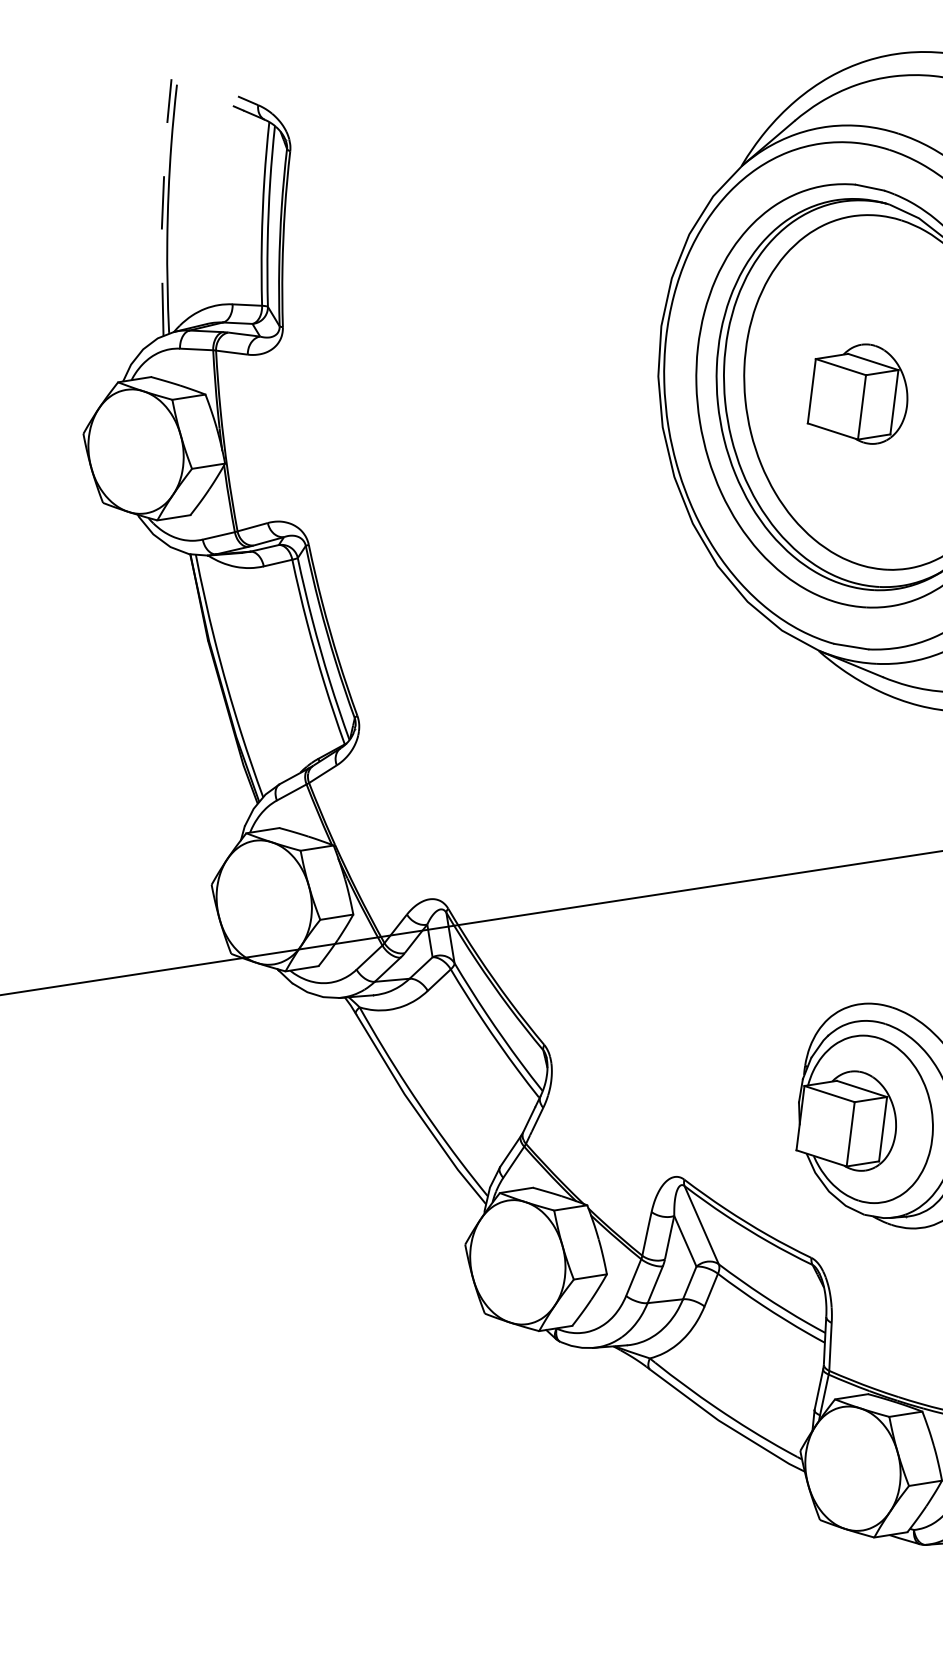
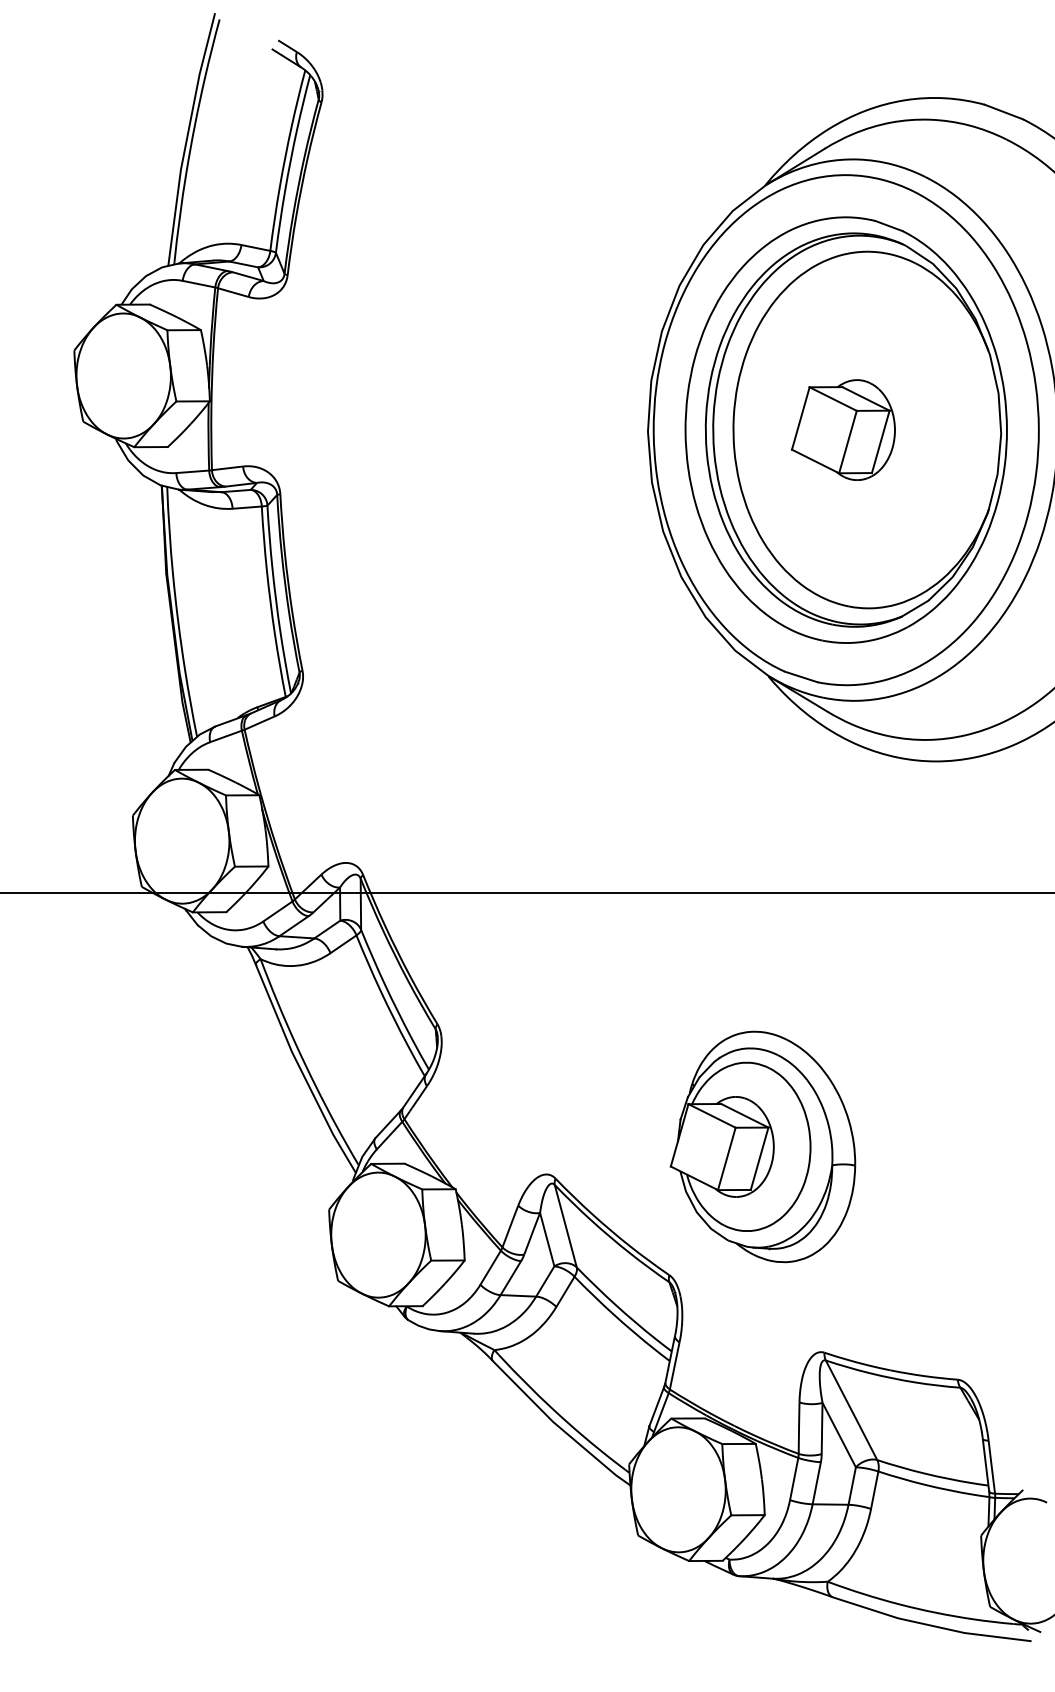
line: (163, 207) -> (187, 138), dashed -> solid

